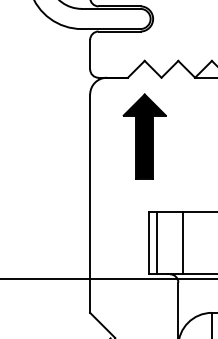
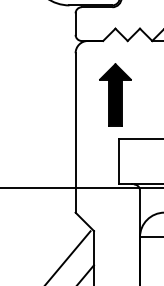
part: (144, 135) -> (115, 94), moved
line: (157, 242) -> (124, 161), removed
line: (183, 242) -> (143, 161), removed

